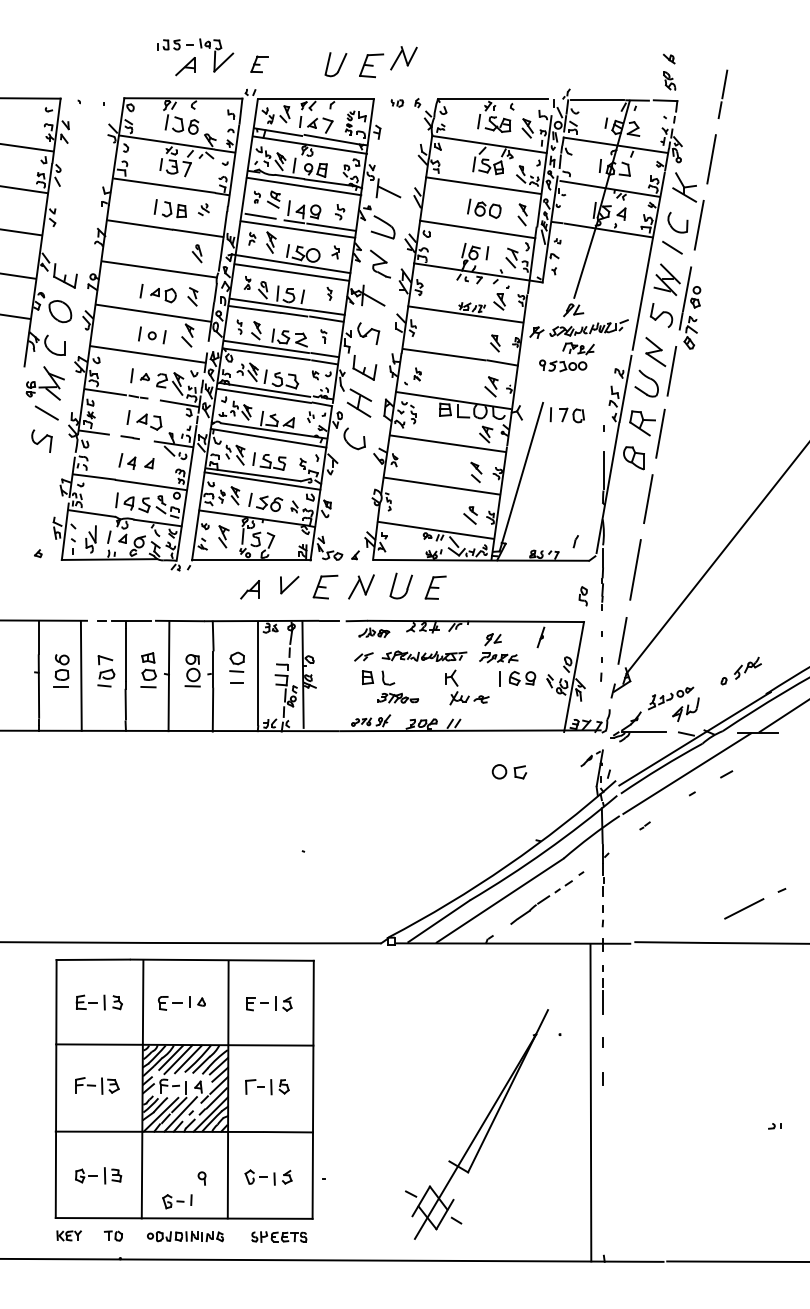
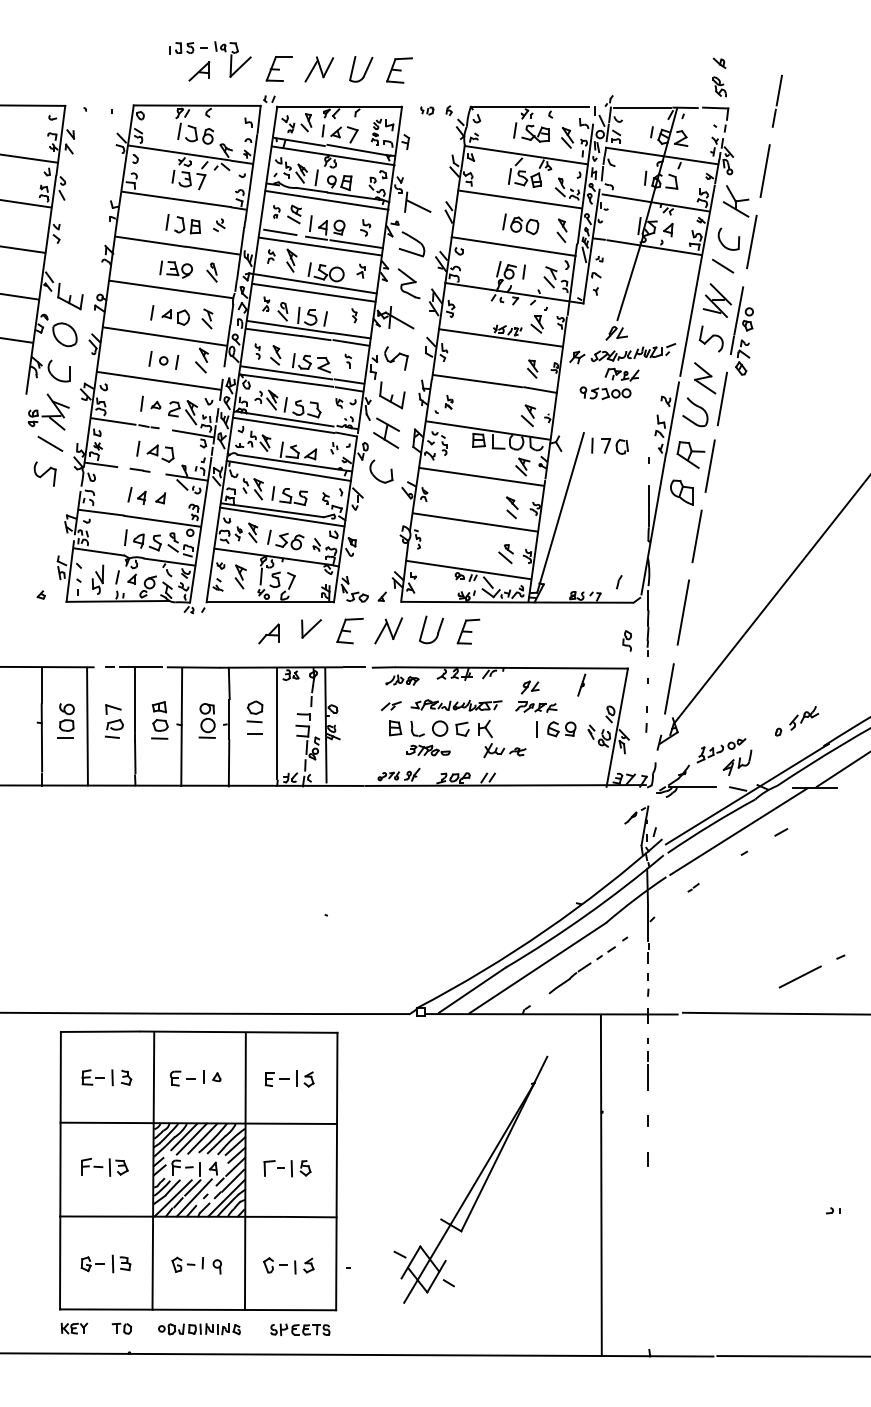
part: (404, 58) -> (319, 69), moved
part: (258, 63) -> (278, 68), size x1.43
part: (163, 250) -> (175, 269), added
part: (509, 771) -> (450, 728), moved
line: (590, 1102) -> (600, 1185), moved
part: (476, 1124) -> (470, 1179), moved
part: (177, 1201) -> (187, 1264), moved

